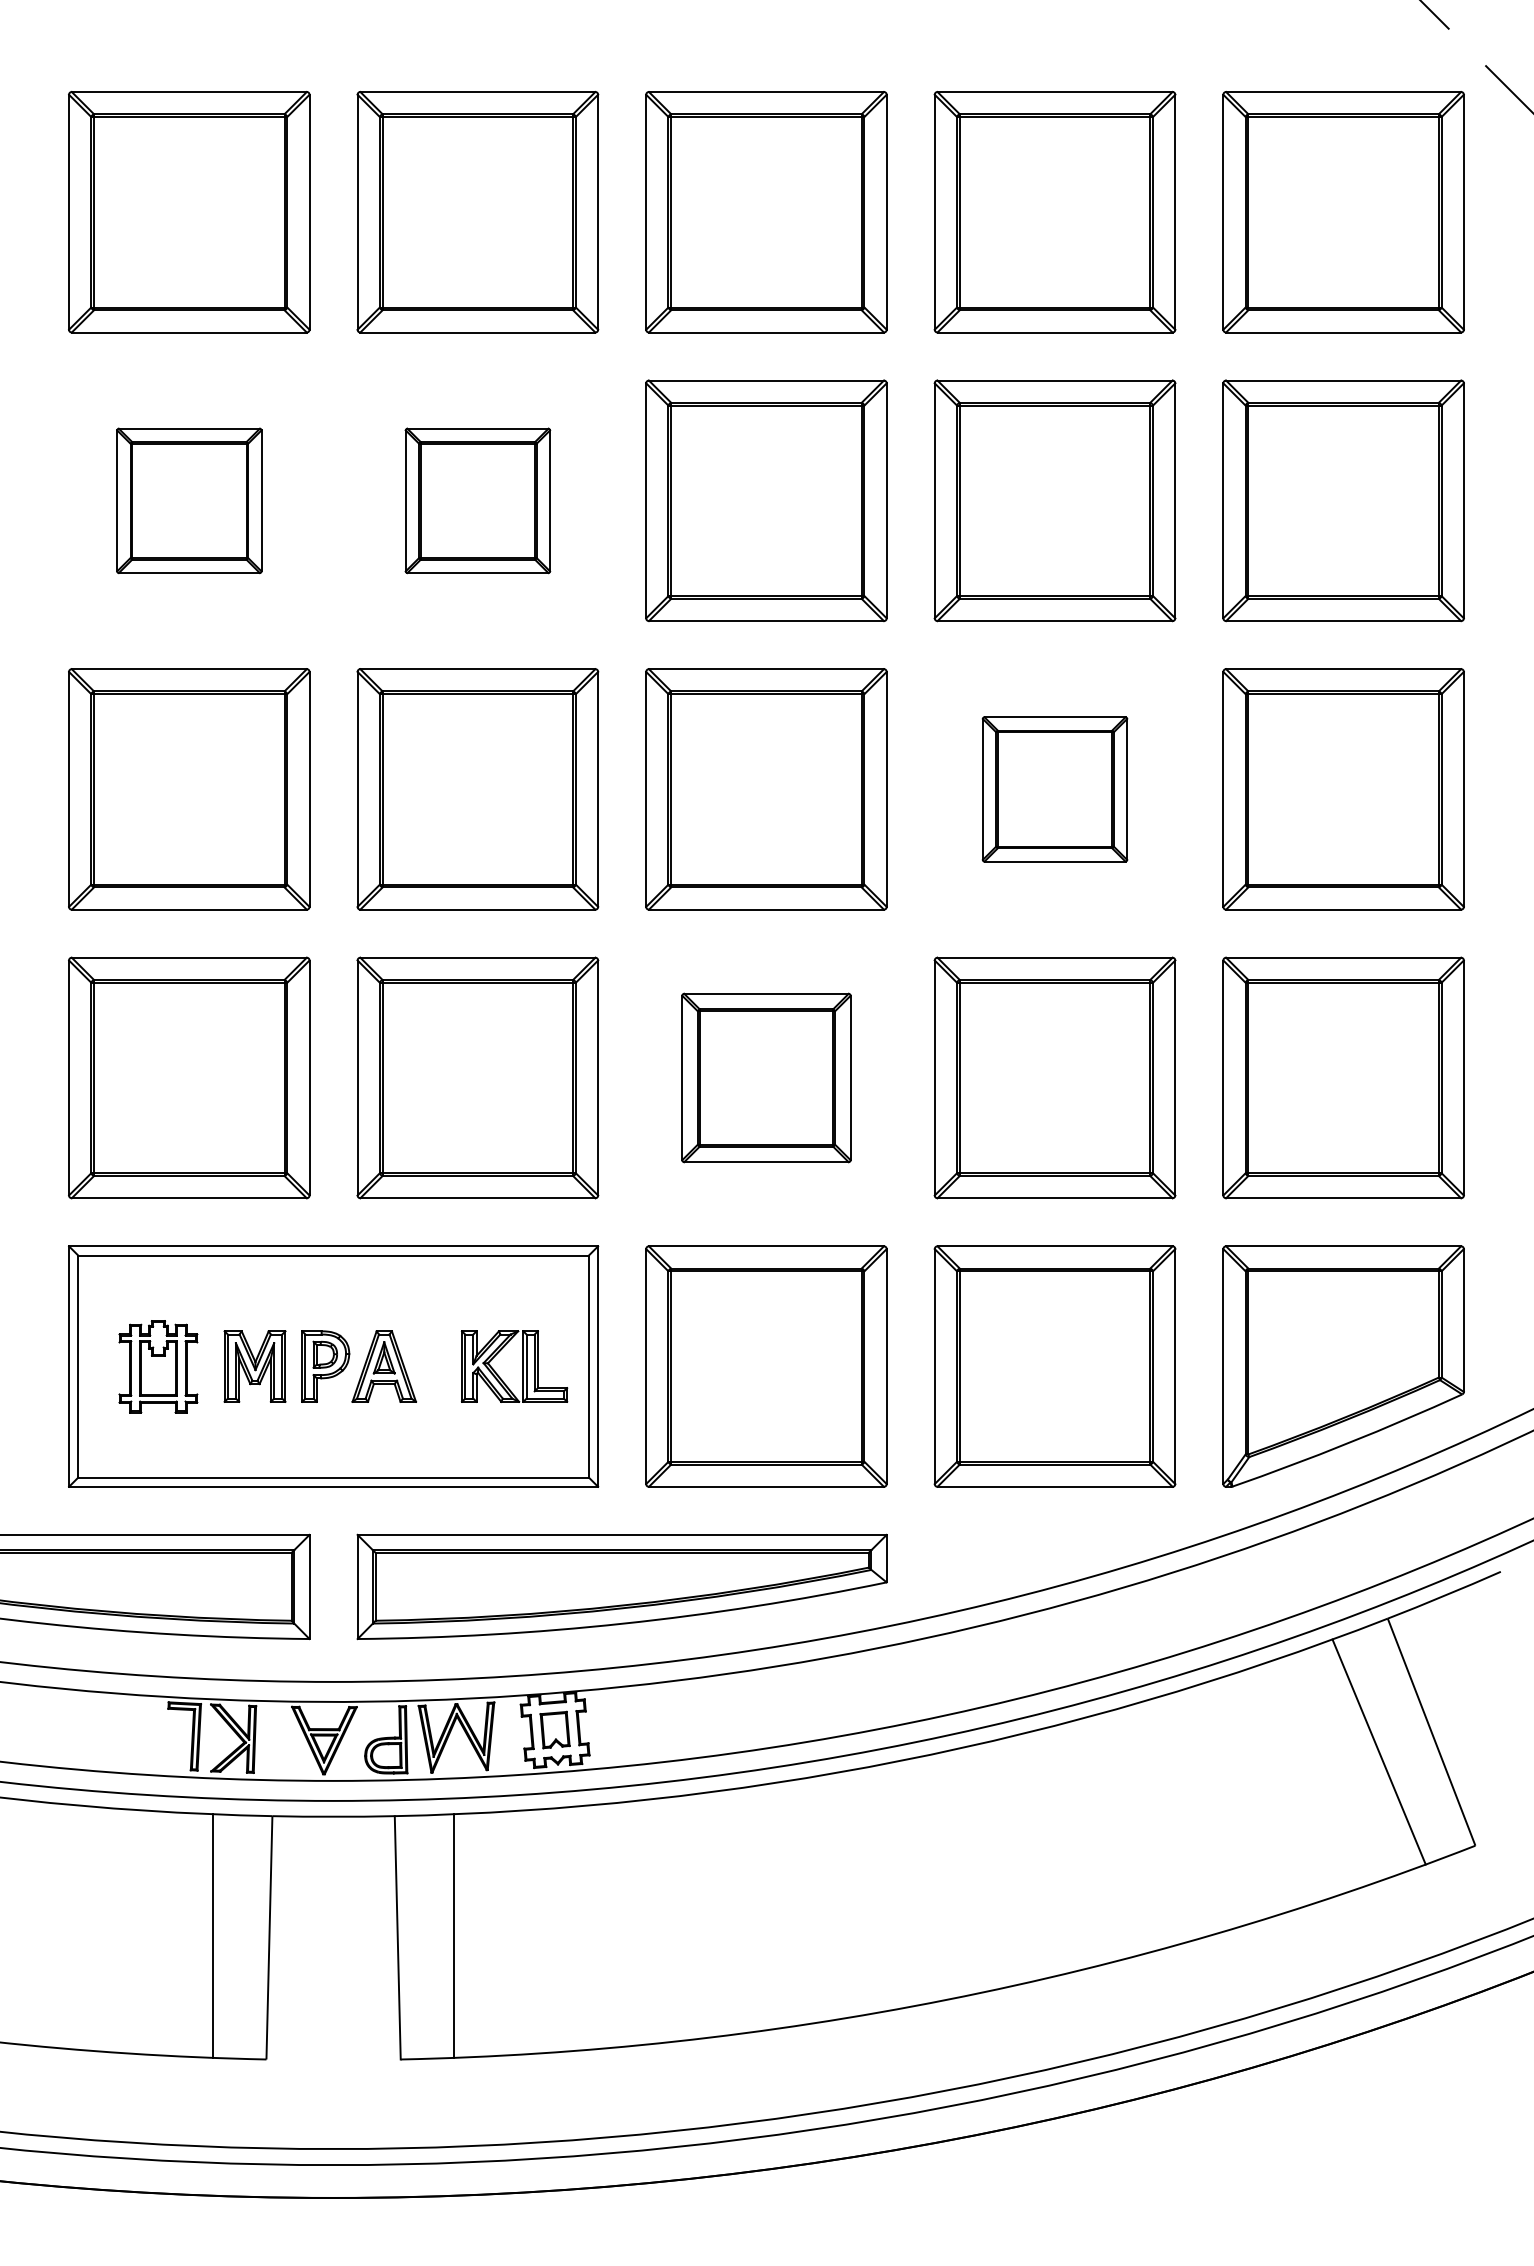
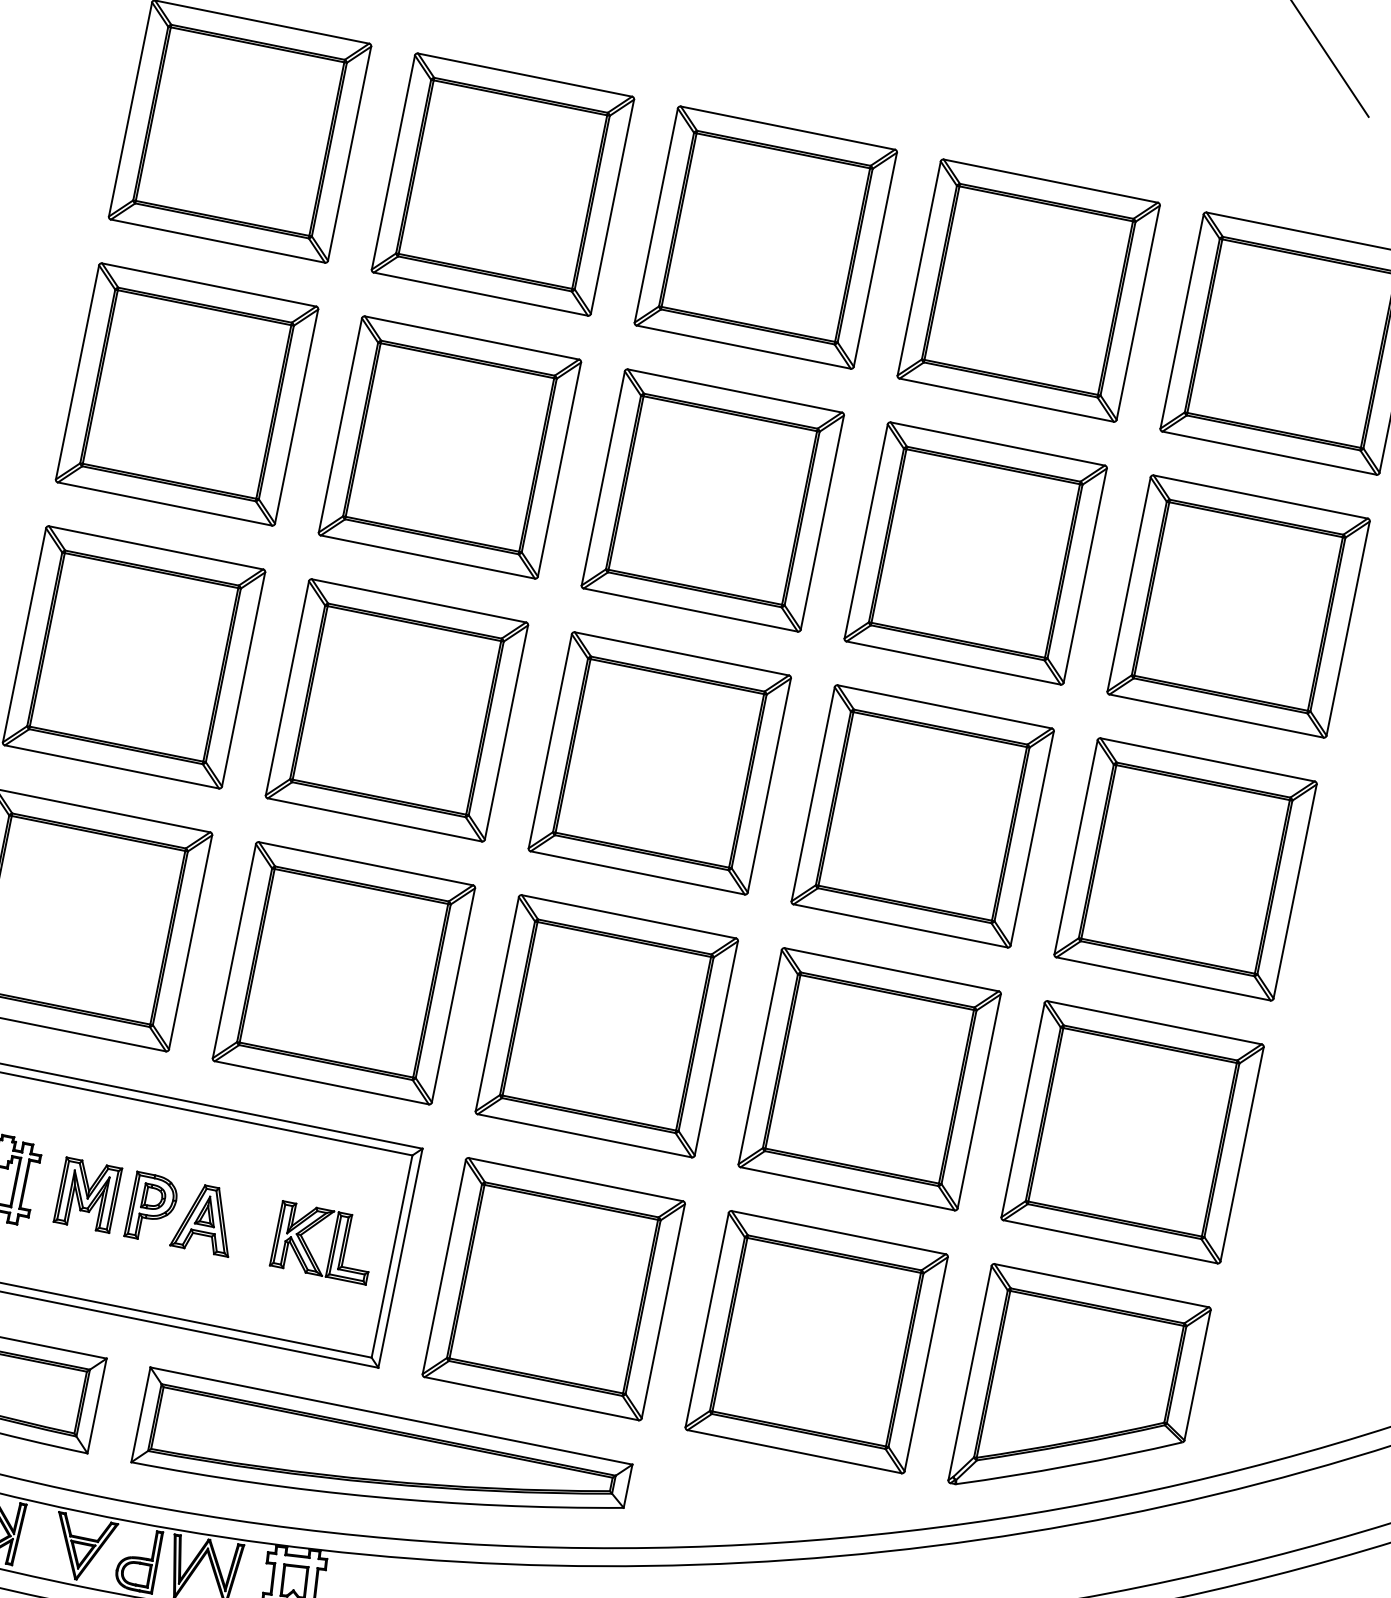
part: (189, 500) -> (187, 394), size x1.67
part: (477, 500) -> (449, 447), size x1.67
part: (1054, 789) -> (922, 816), size x1.67
part: (766, 1077) -> (606, 1025), size x1.43

